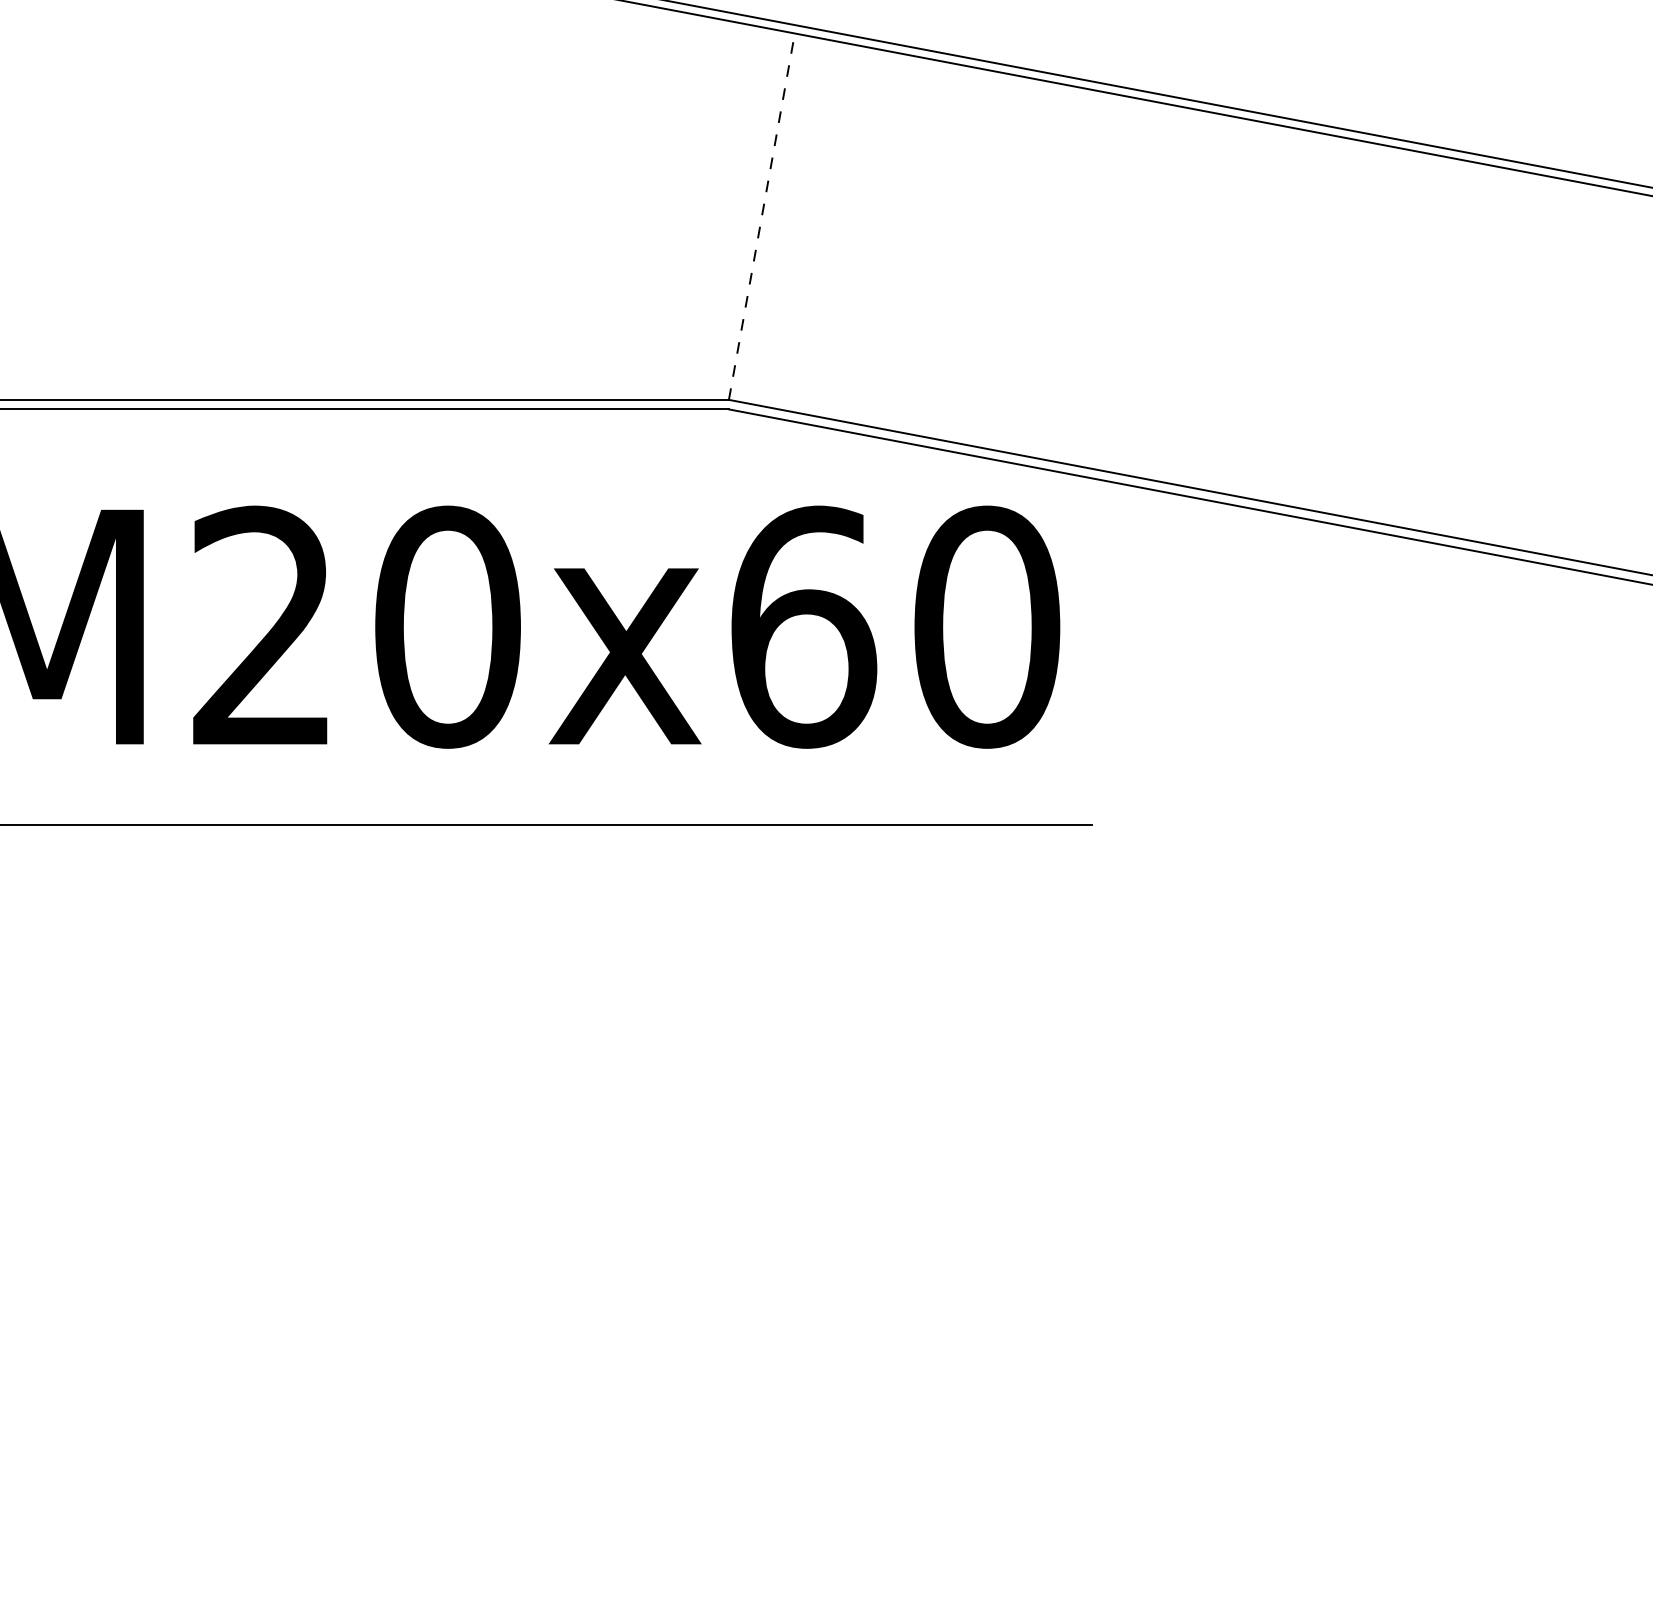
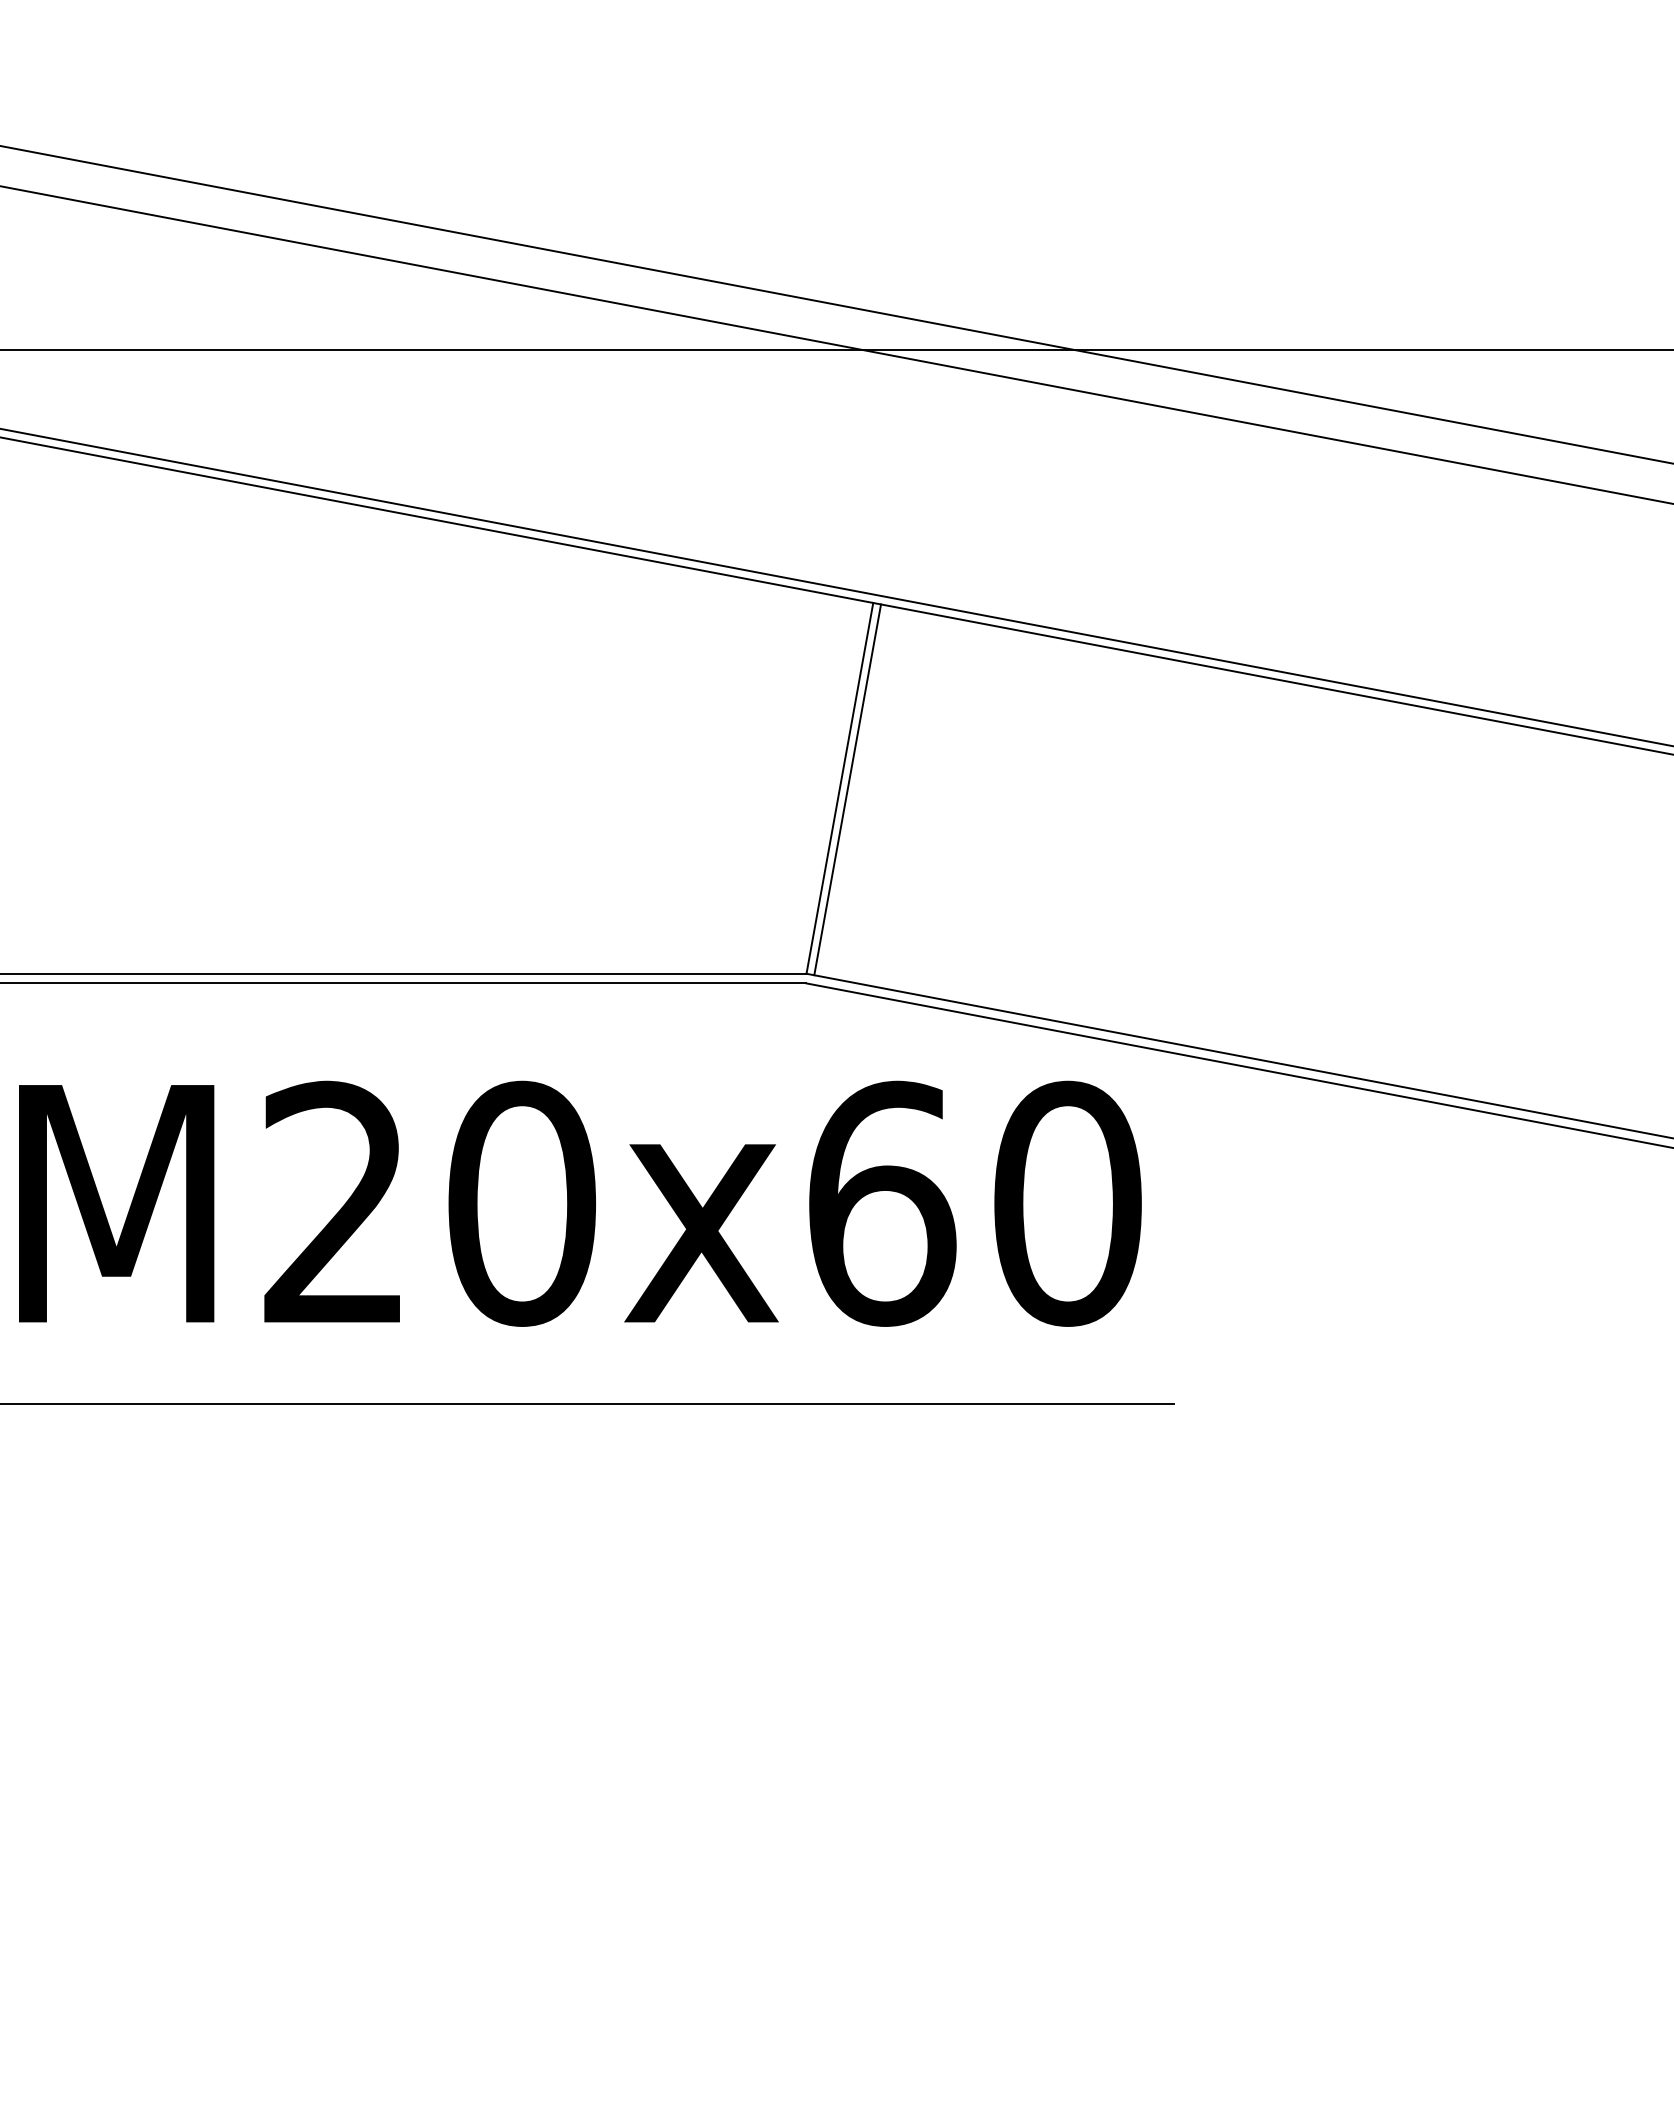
line: (761, 215) -> (839, 787), dashed -> solid
line: (769, 217) -> (847, 789), added

